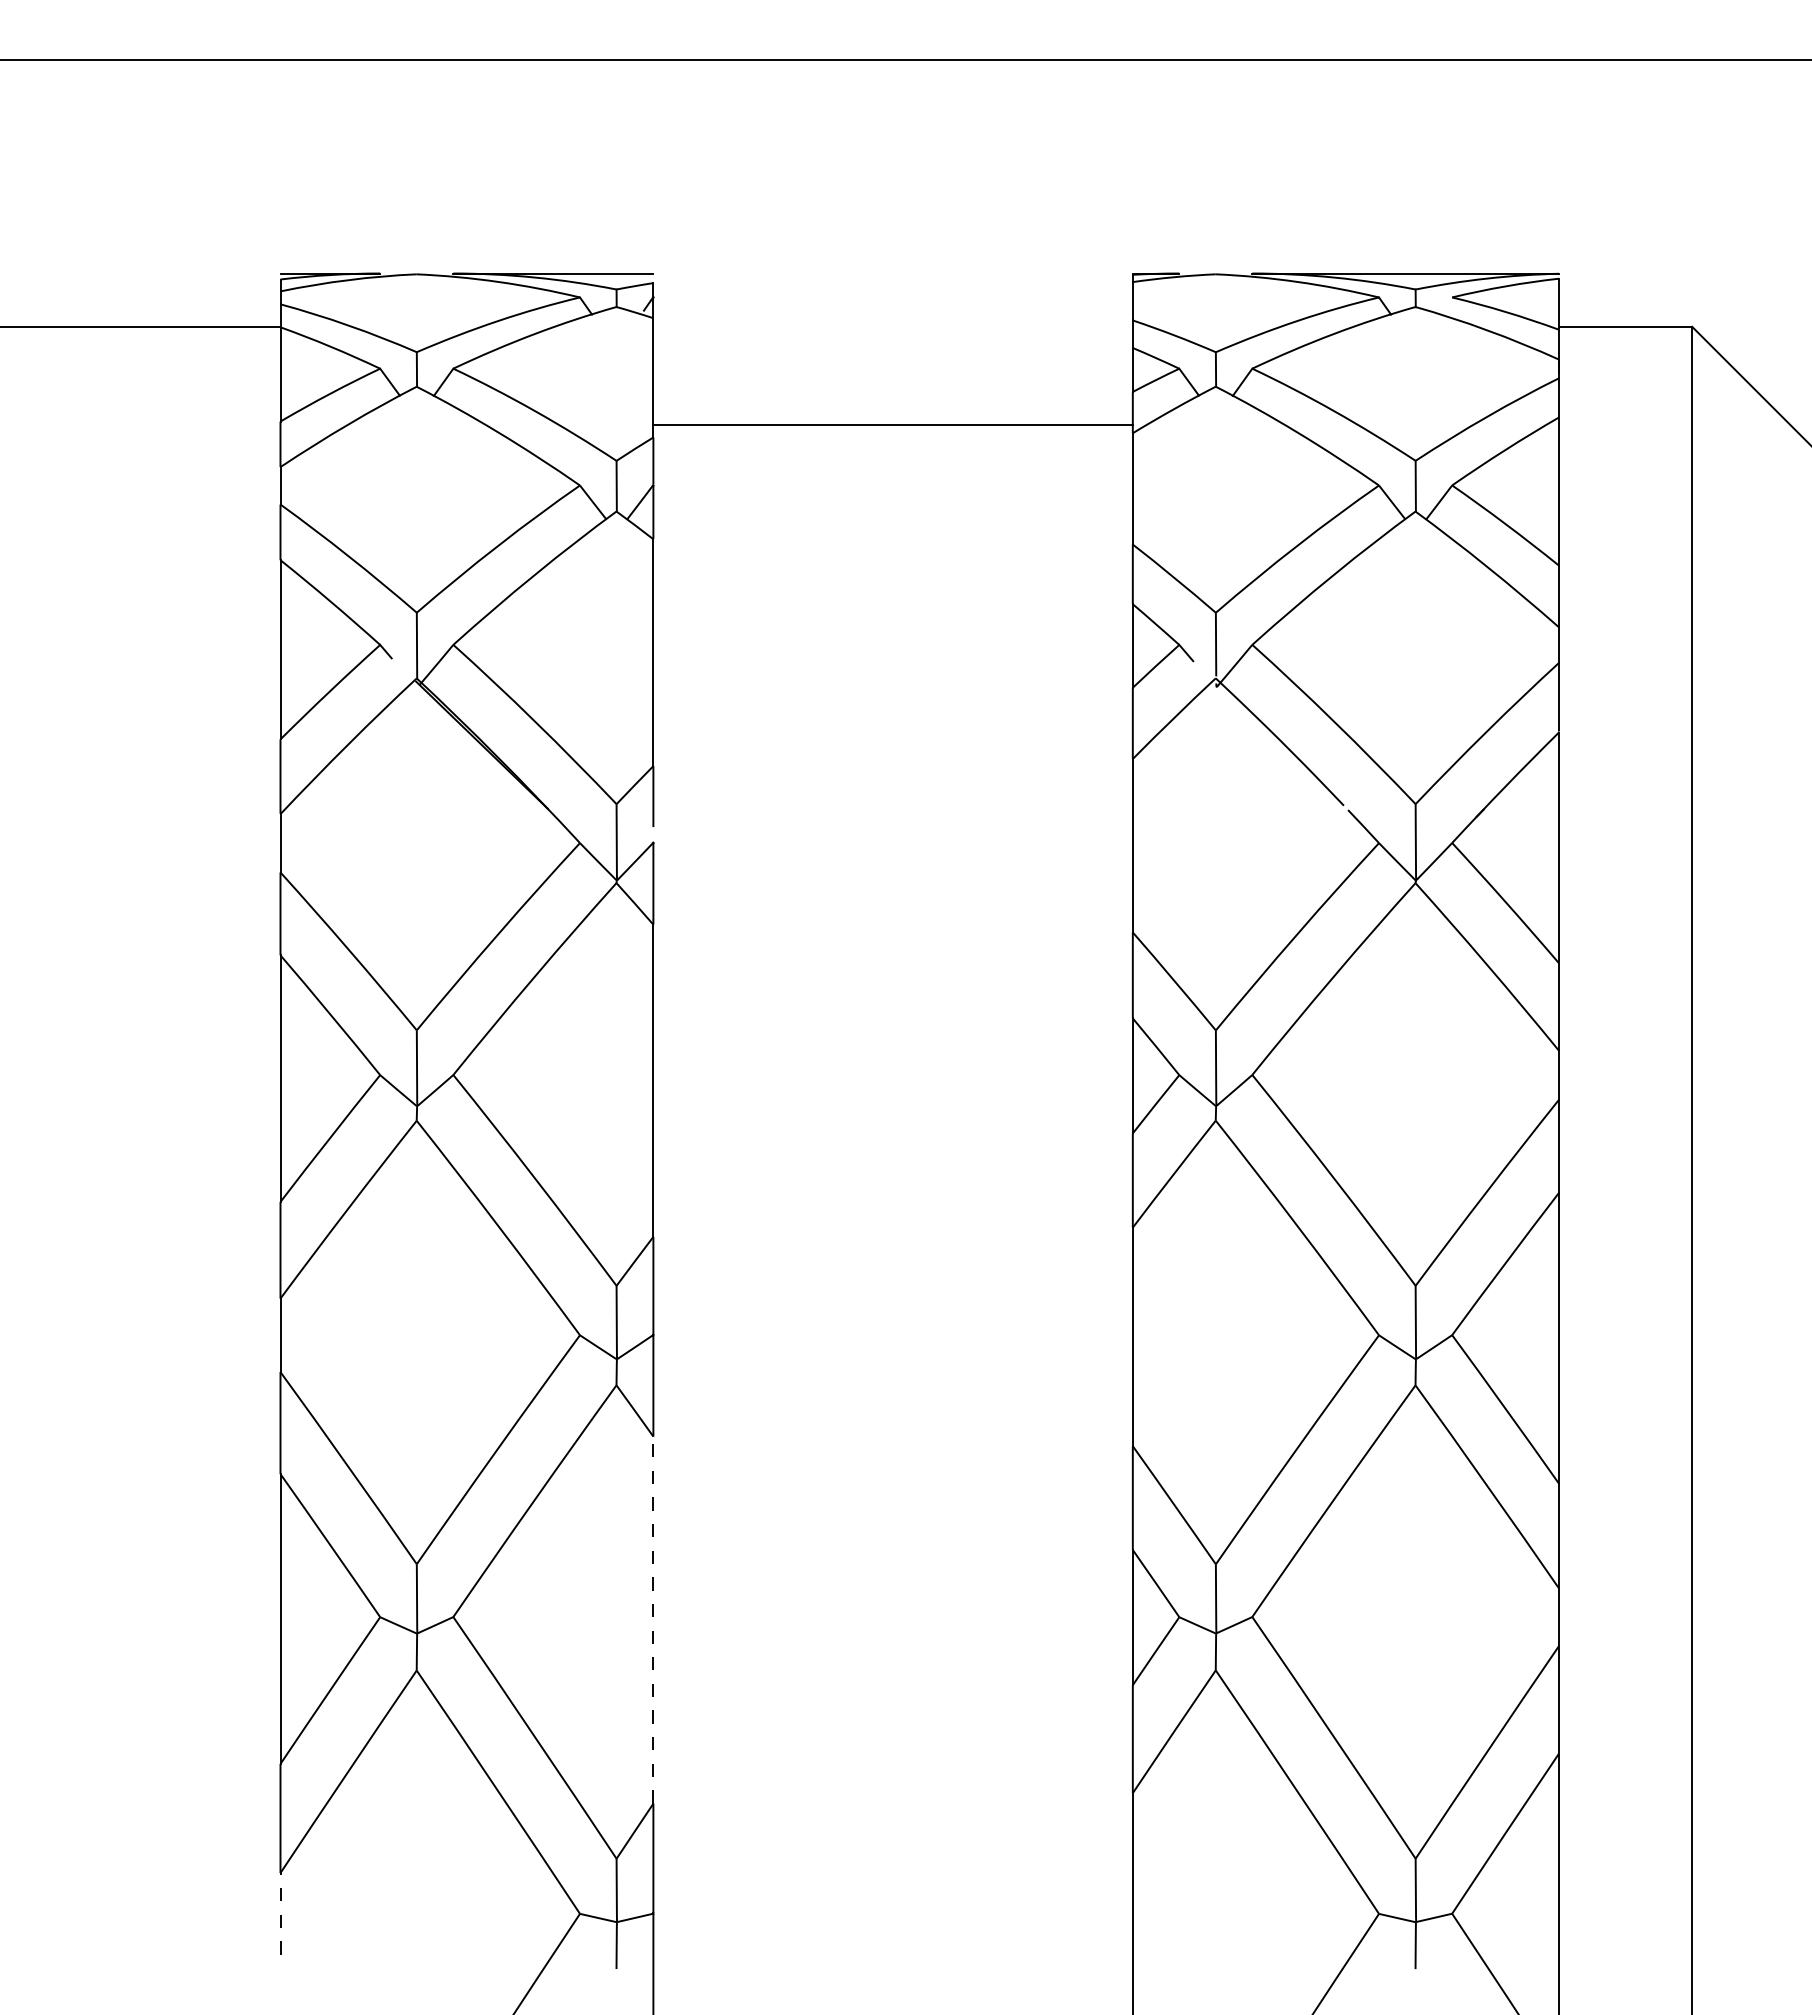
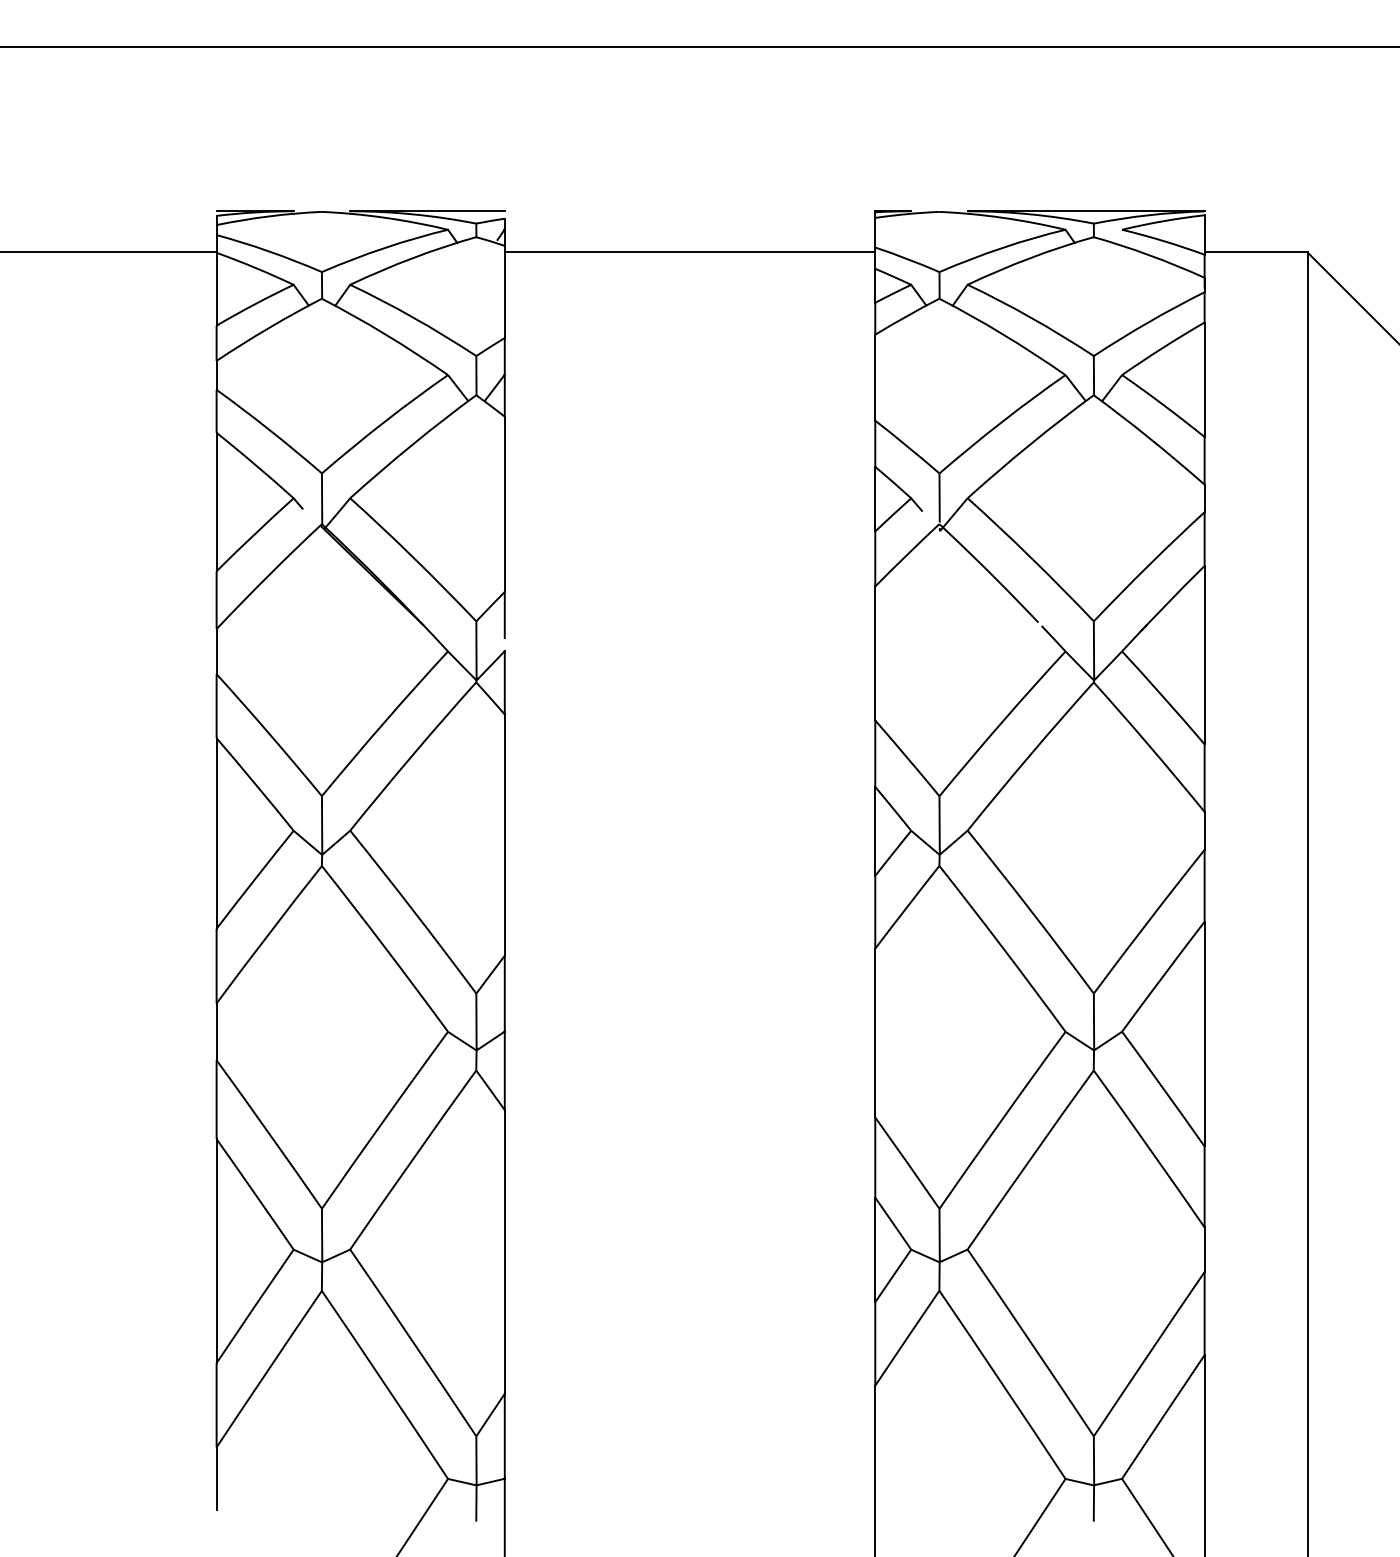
line: (892, 424) -> (689, 252), moved
line: (653, 1620) -> (504, 1252), dashed -> solid
line: (280, 1913) -> (216, 1478), dashed -> solid

